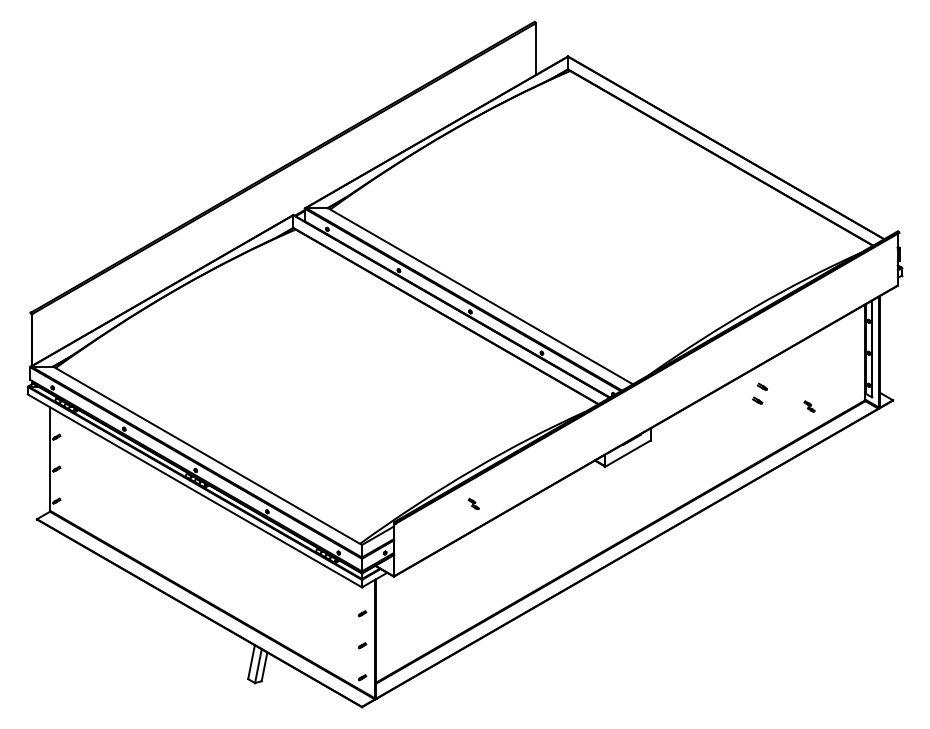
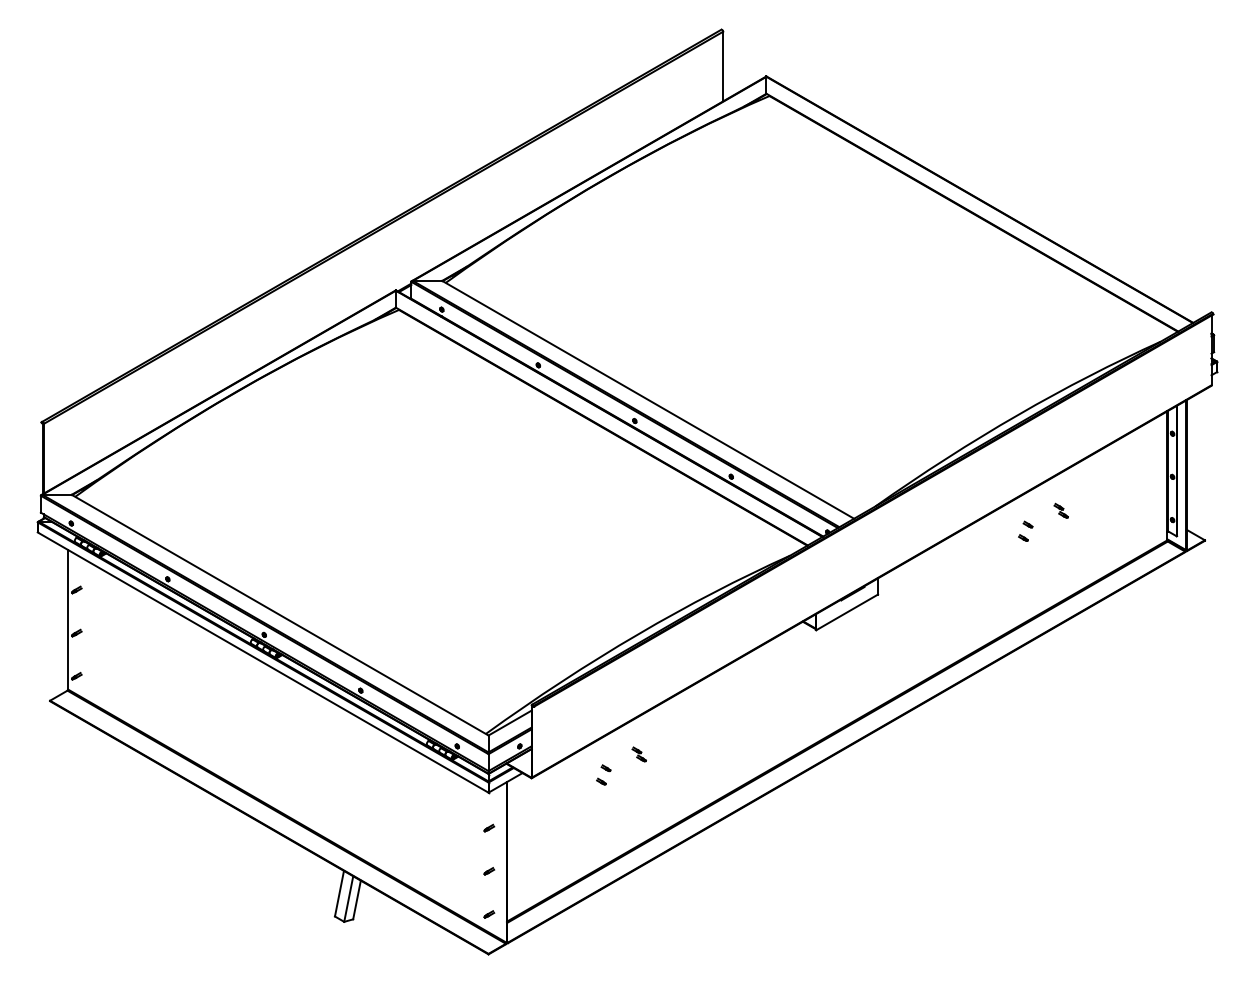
part: (760, 393) -> (1026, 531), size x0.71
part: (809, 406) -> (1061, 510), moved
part: (473, 503) -> (638, 753), moved
part: (447, 574) -> (603, 775), added

